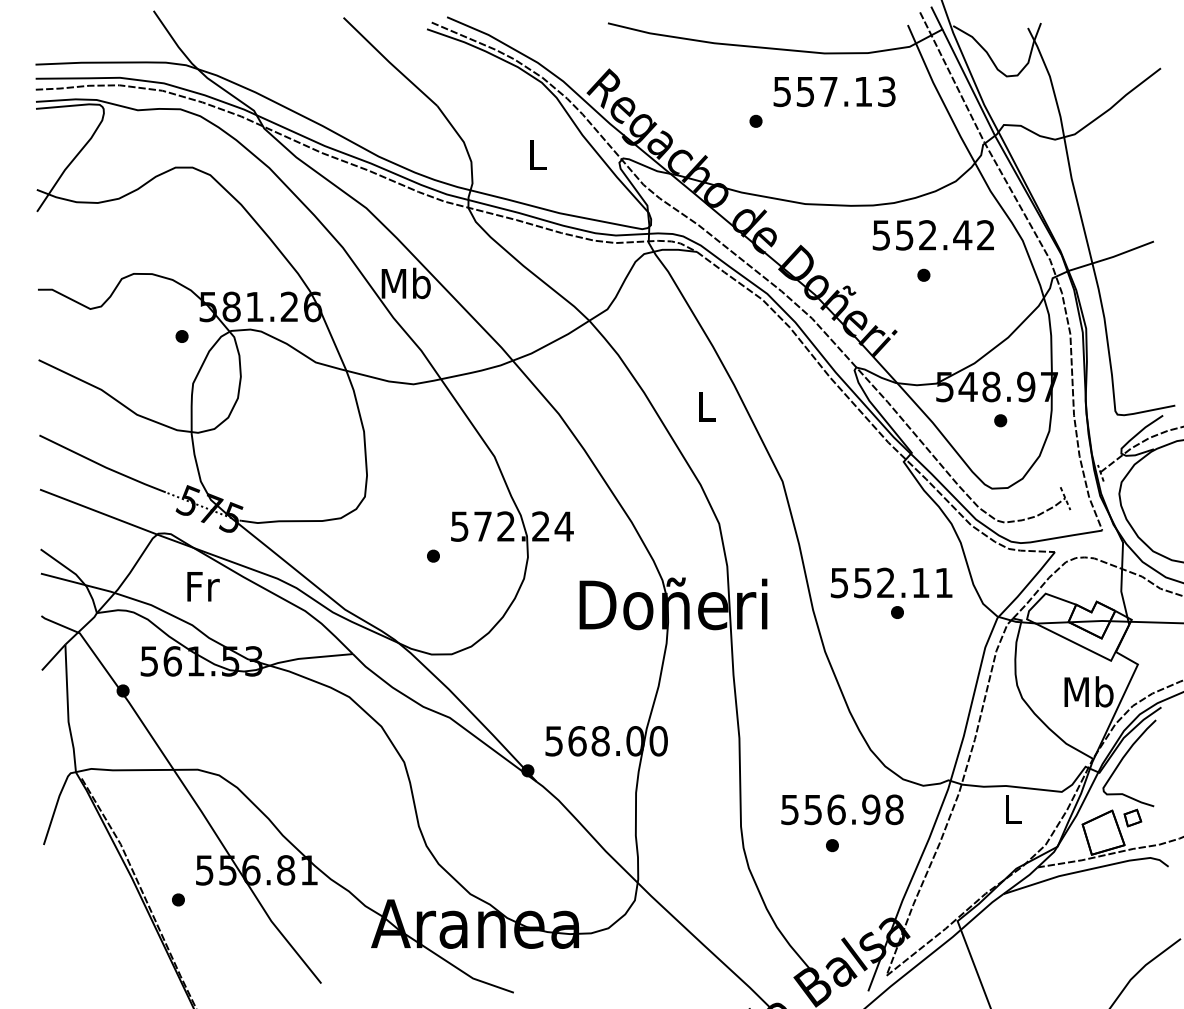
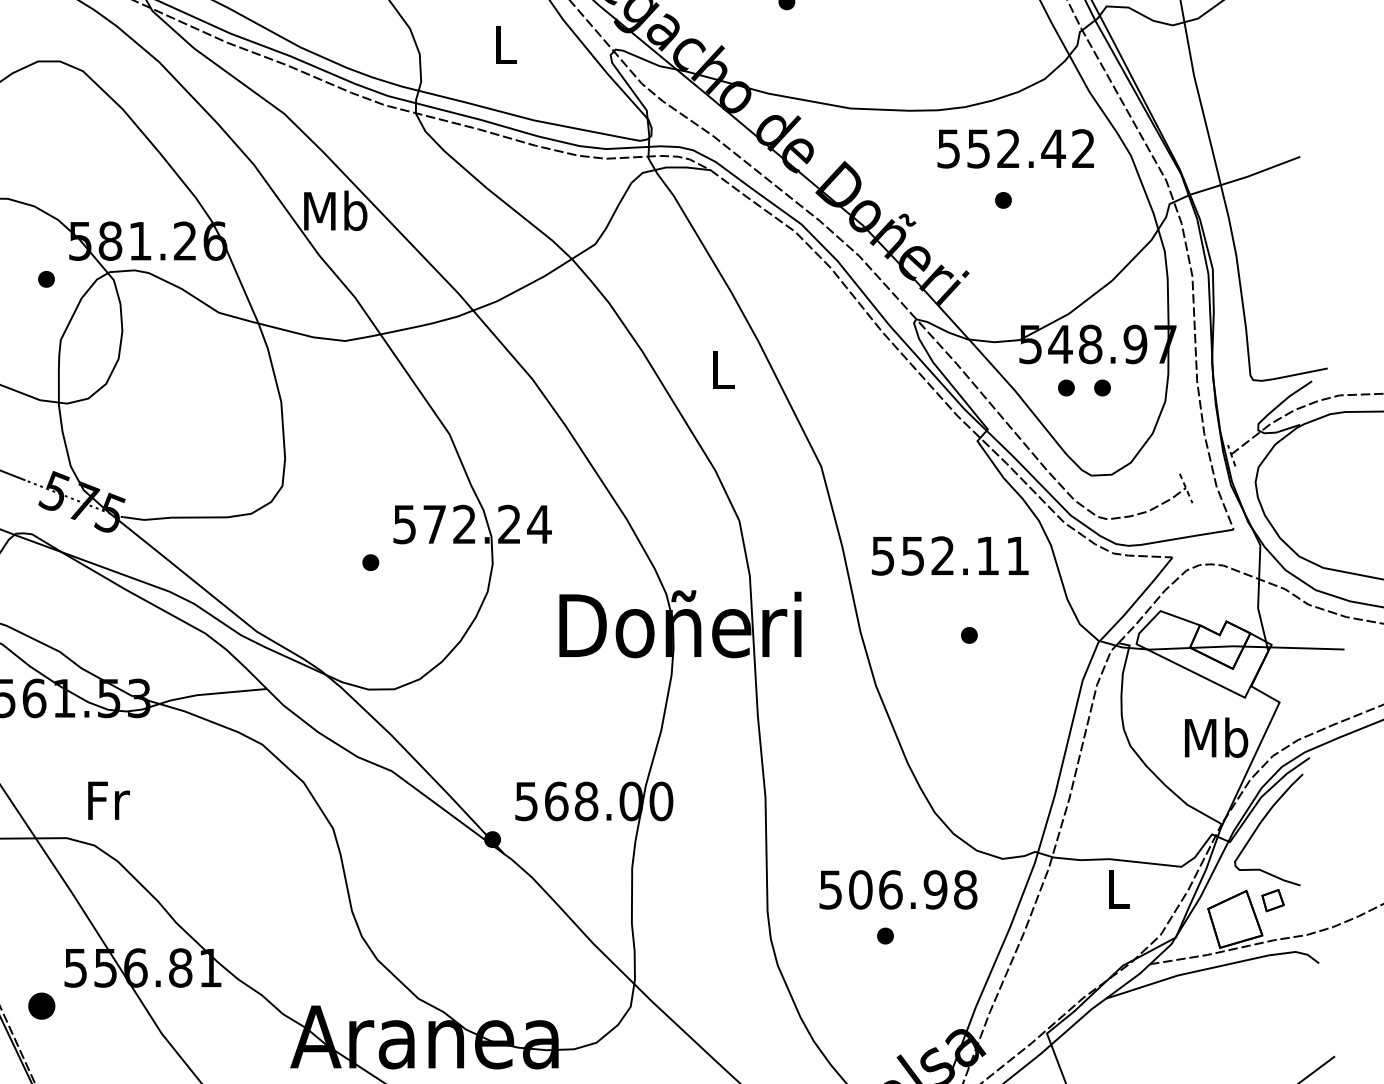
part: (972, 420) -> (1066, 387), added
text: (891, 582) -> (950, 555), moved
text: (203, 586) -> (108, 800), moved
text: (813, 809) -> (861, 889), 556.98 -> 506.98
part: (178, 899) -> (41, 1005), size x1.6

